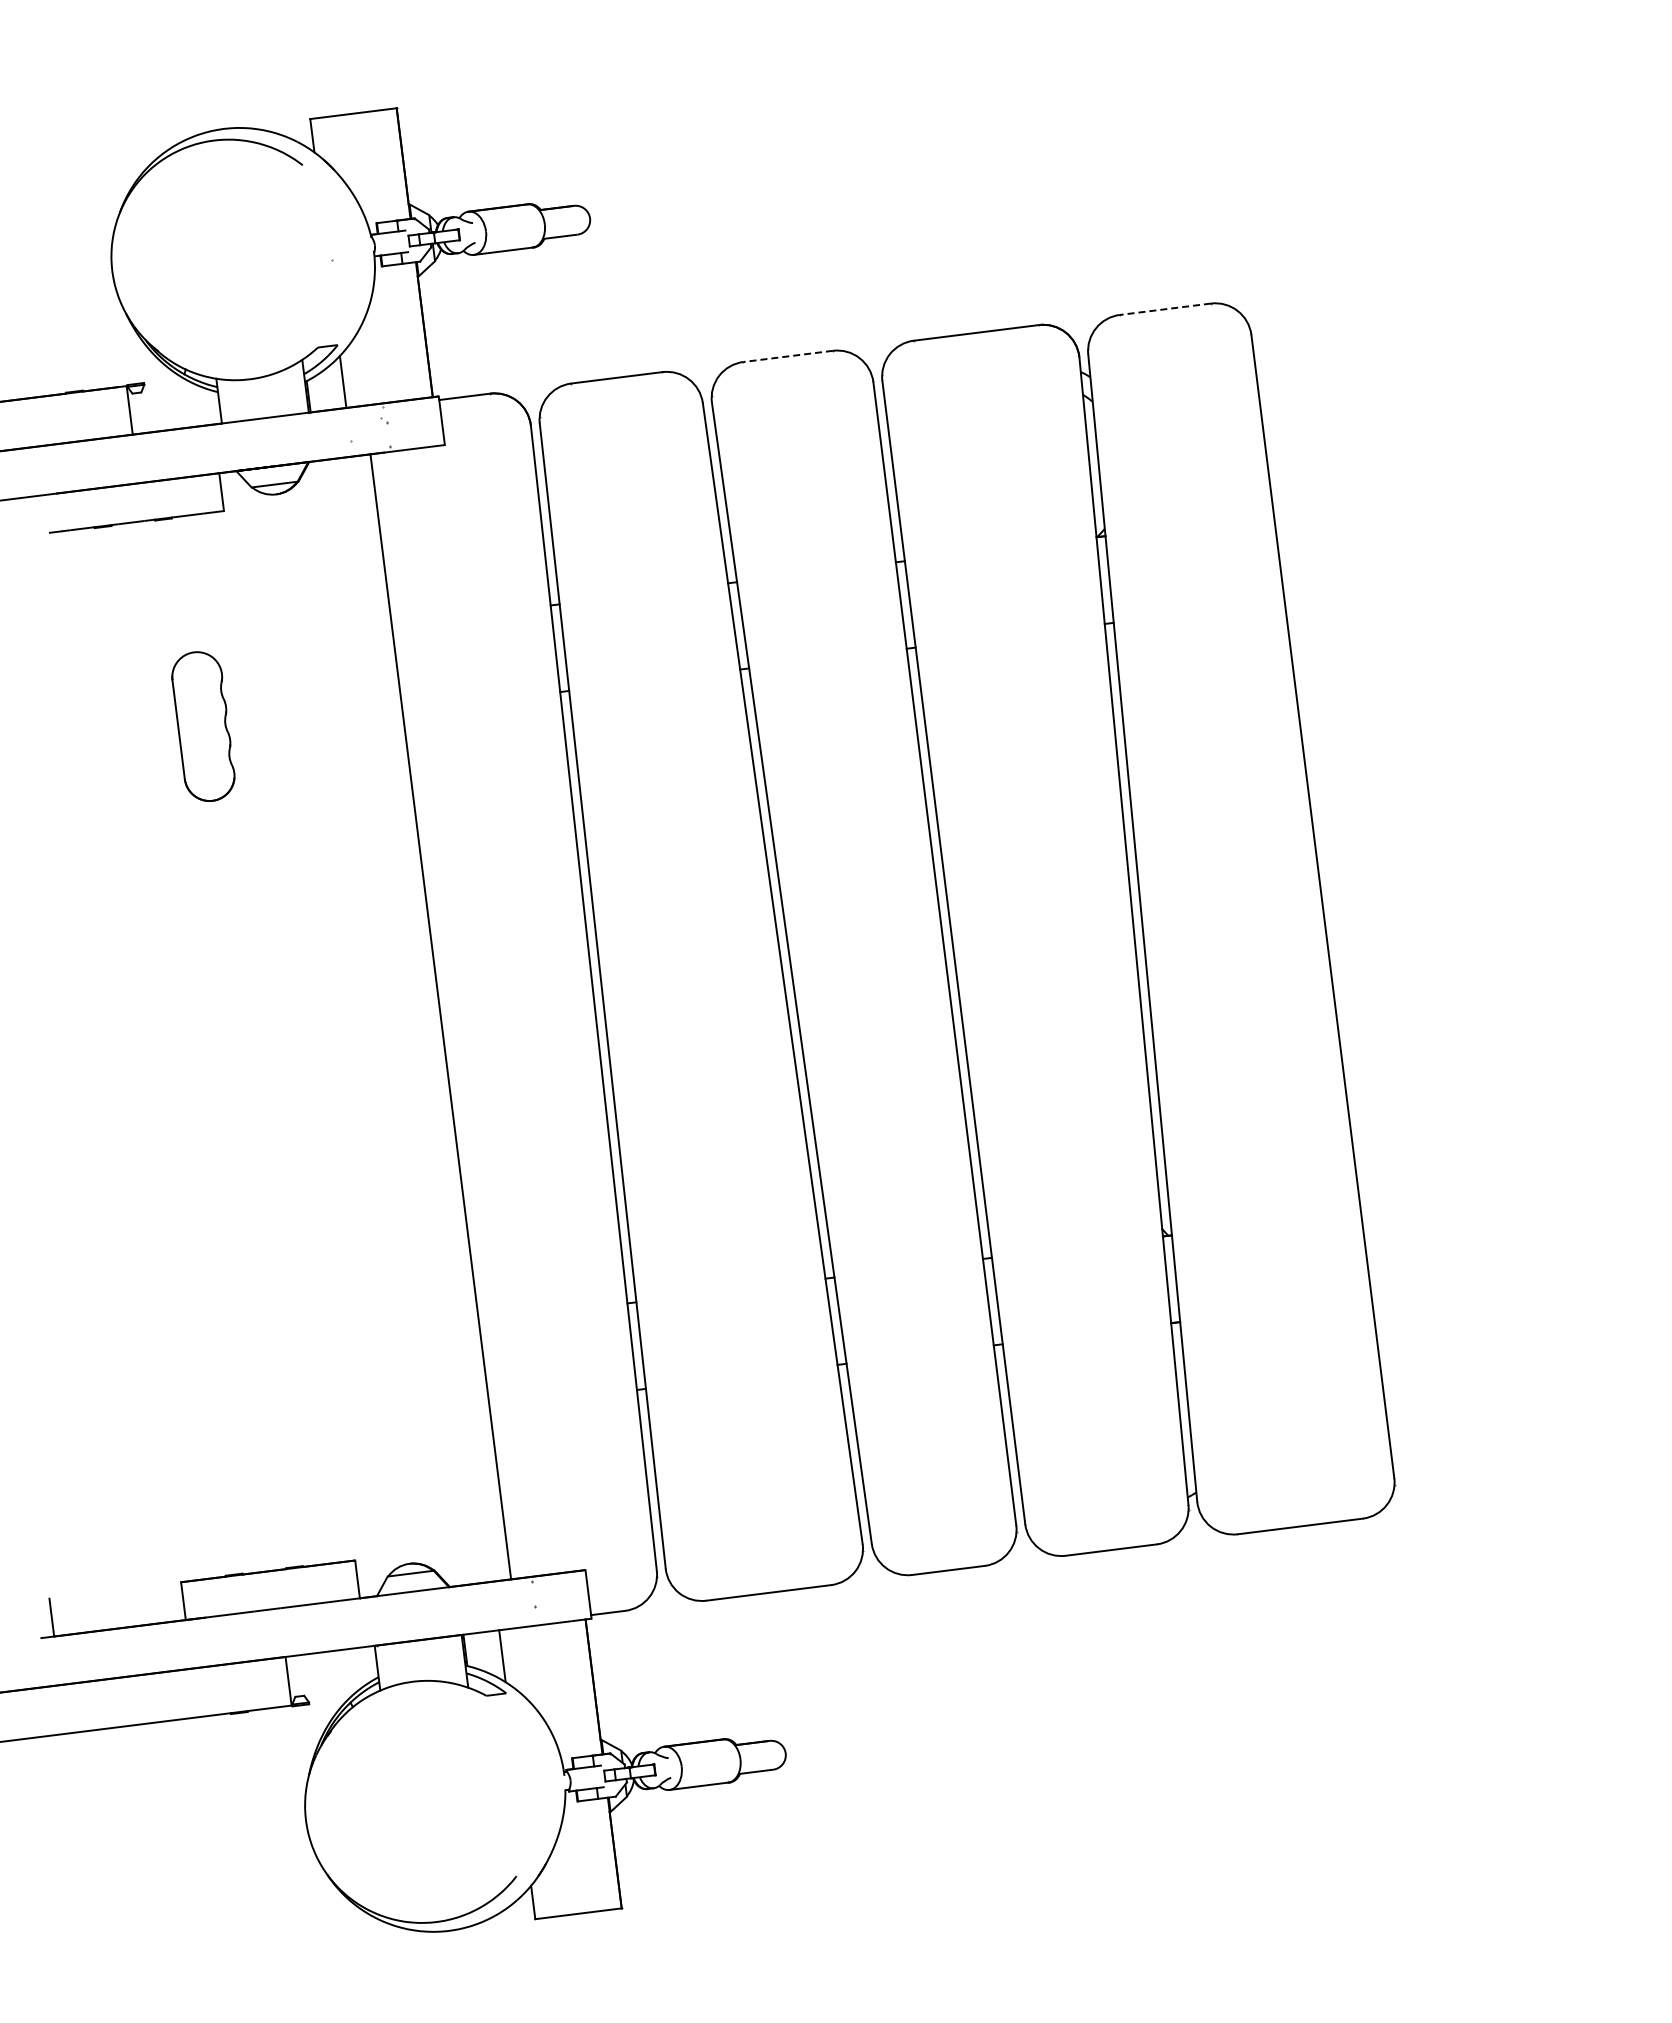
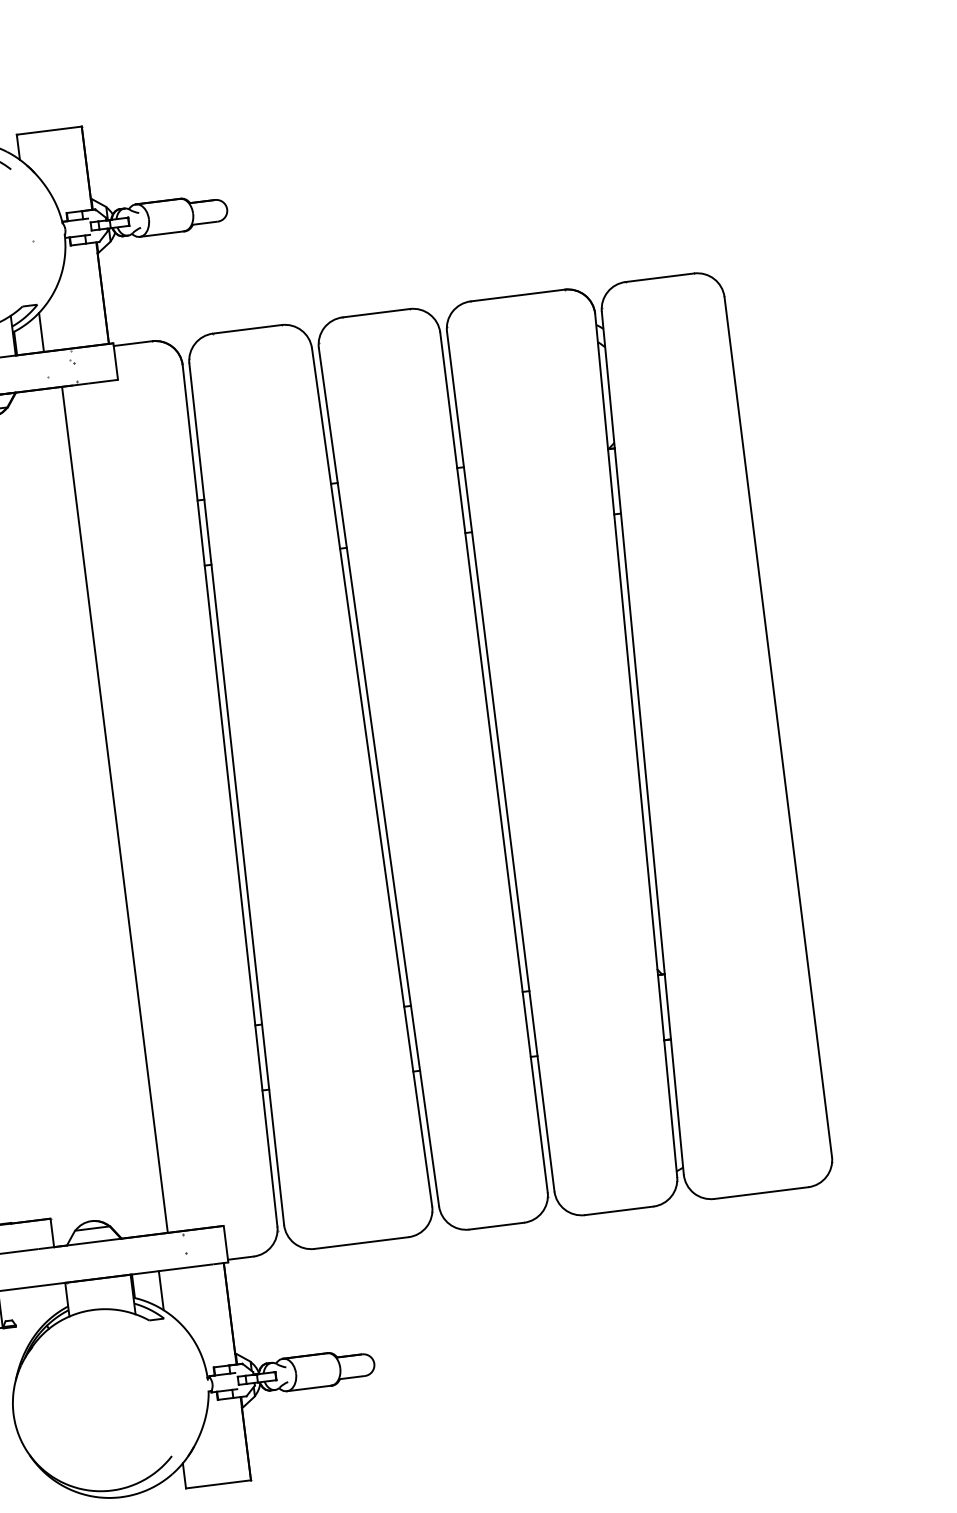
line: (1165, 309) -> (659, 277), dashed -> solid
line: (787, 356) -> (375, 313), dashed -> solid

